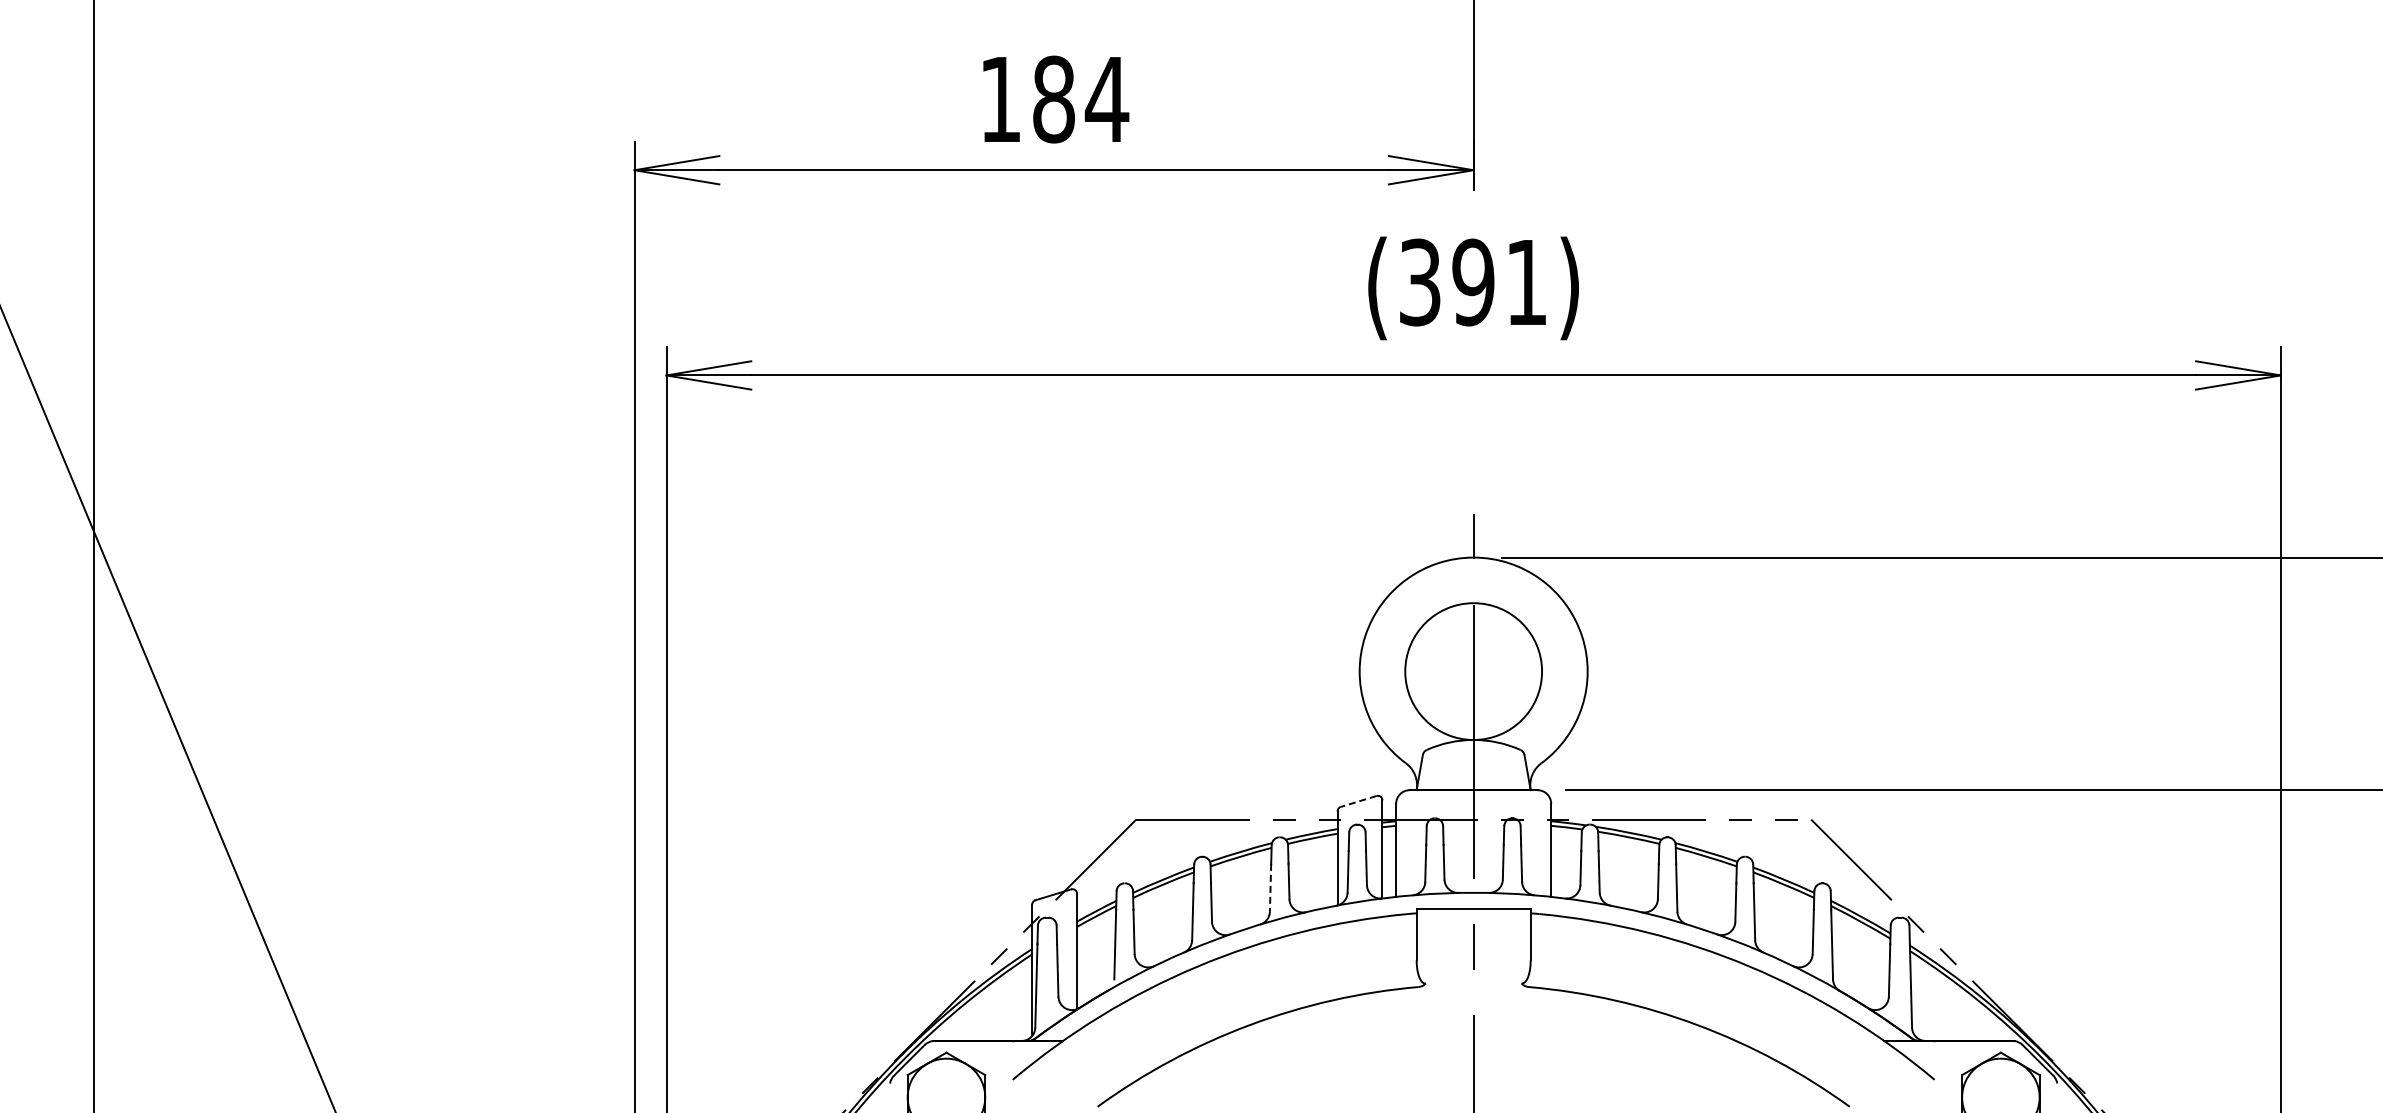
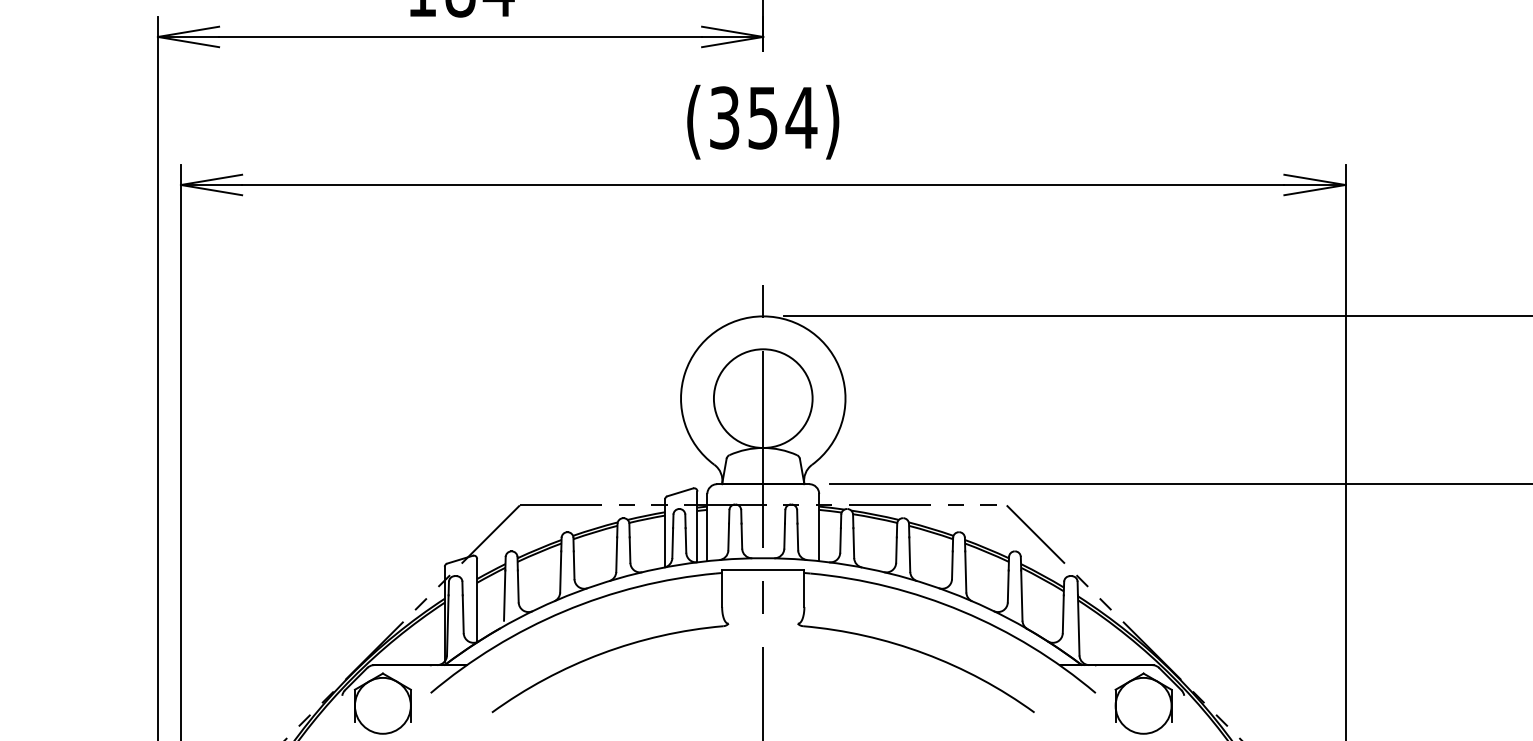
text: (1500, 282) -> (782, 117), (391) -> (354)
line: (1358, 801) -> (680, 492), dashed -> solid
line: (1270, 887) -> (616, 554), dashed -> solid

